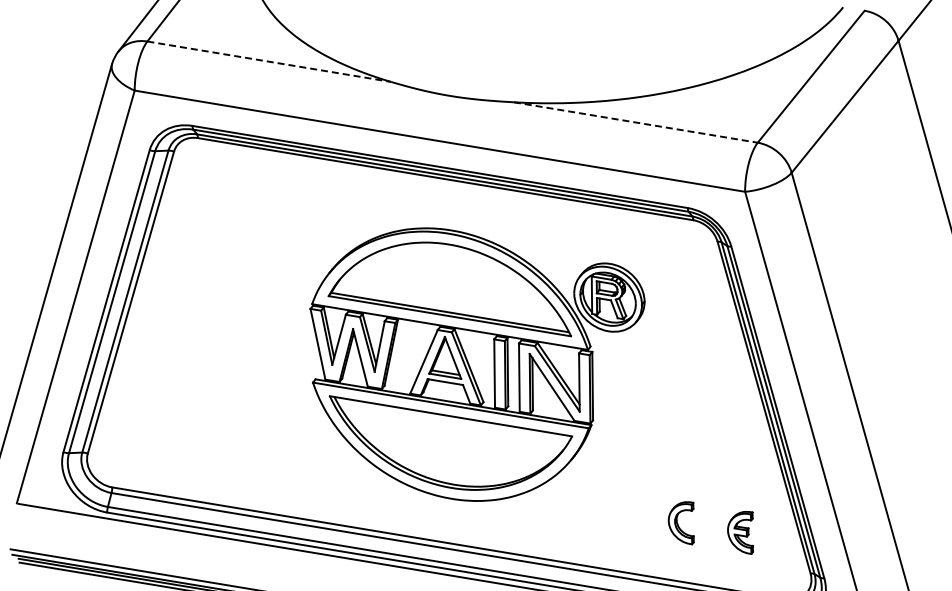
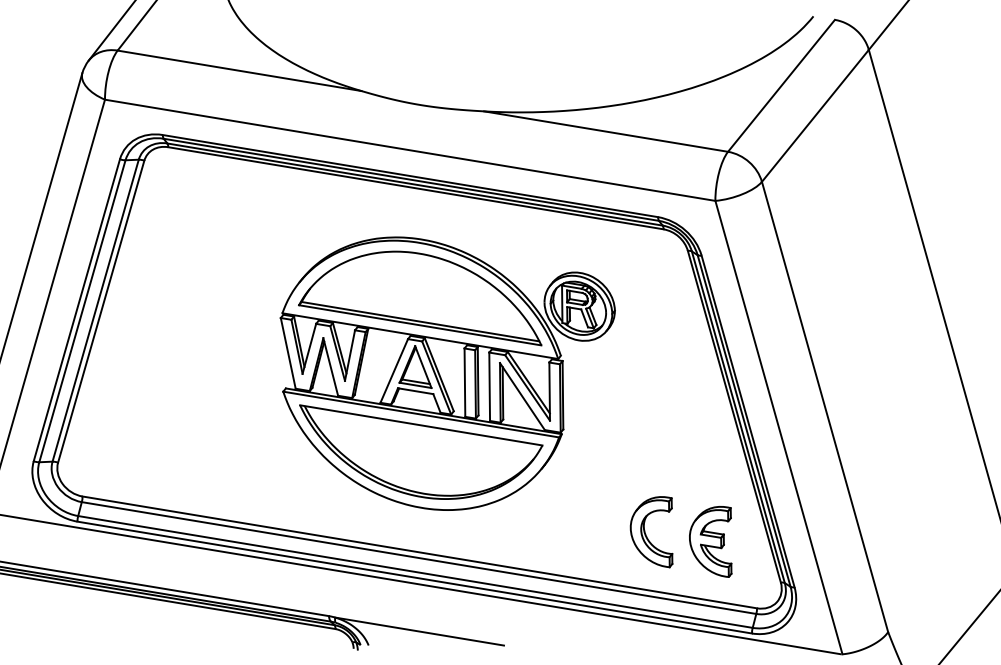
line: (269, 61) -> (239, 70), dashed -> solid
line: (636, 122) -> (606, 131), dashed -> solid
part: (681, 523) -> (651, 532), size x1.67
part: (740, 532) -> (710, 541), size x1.67

